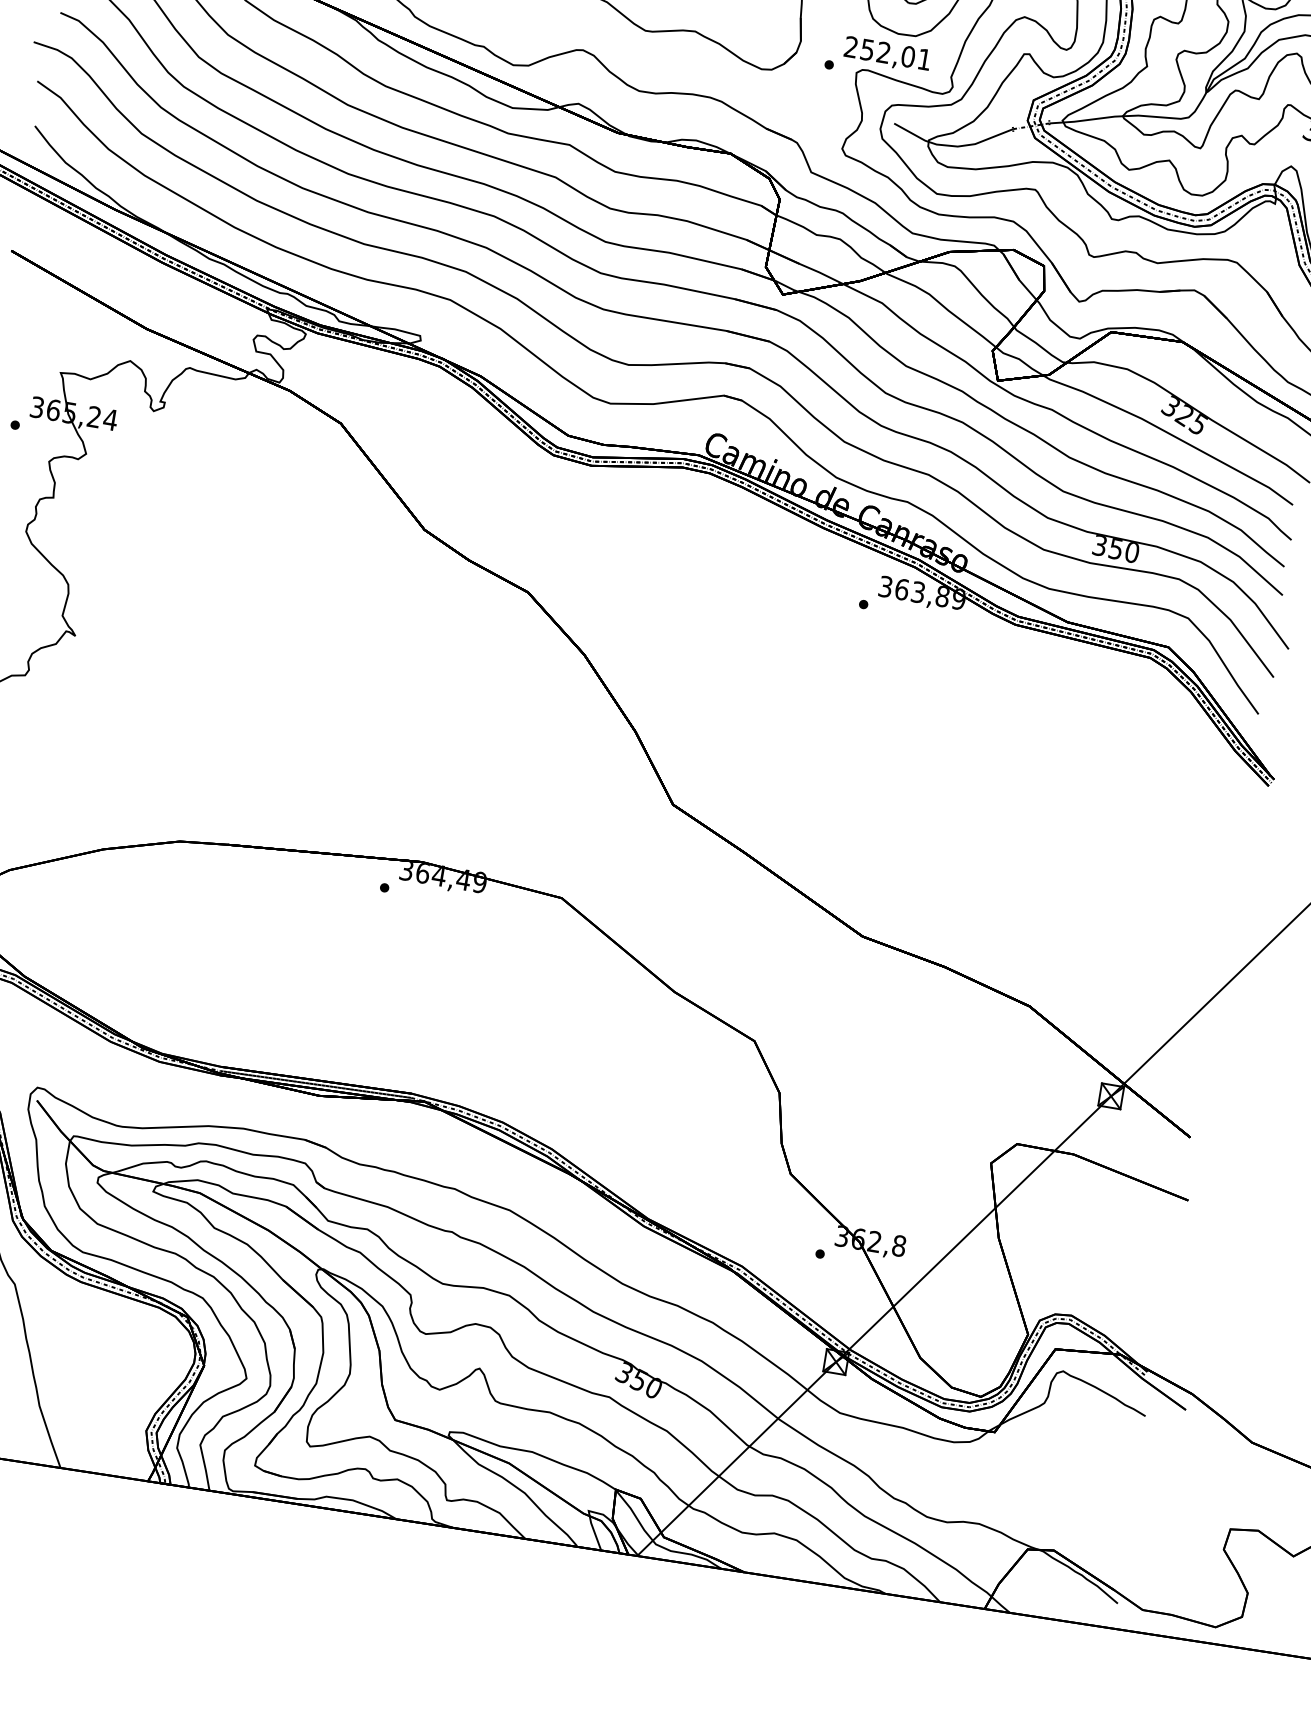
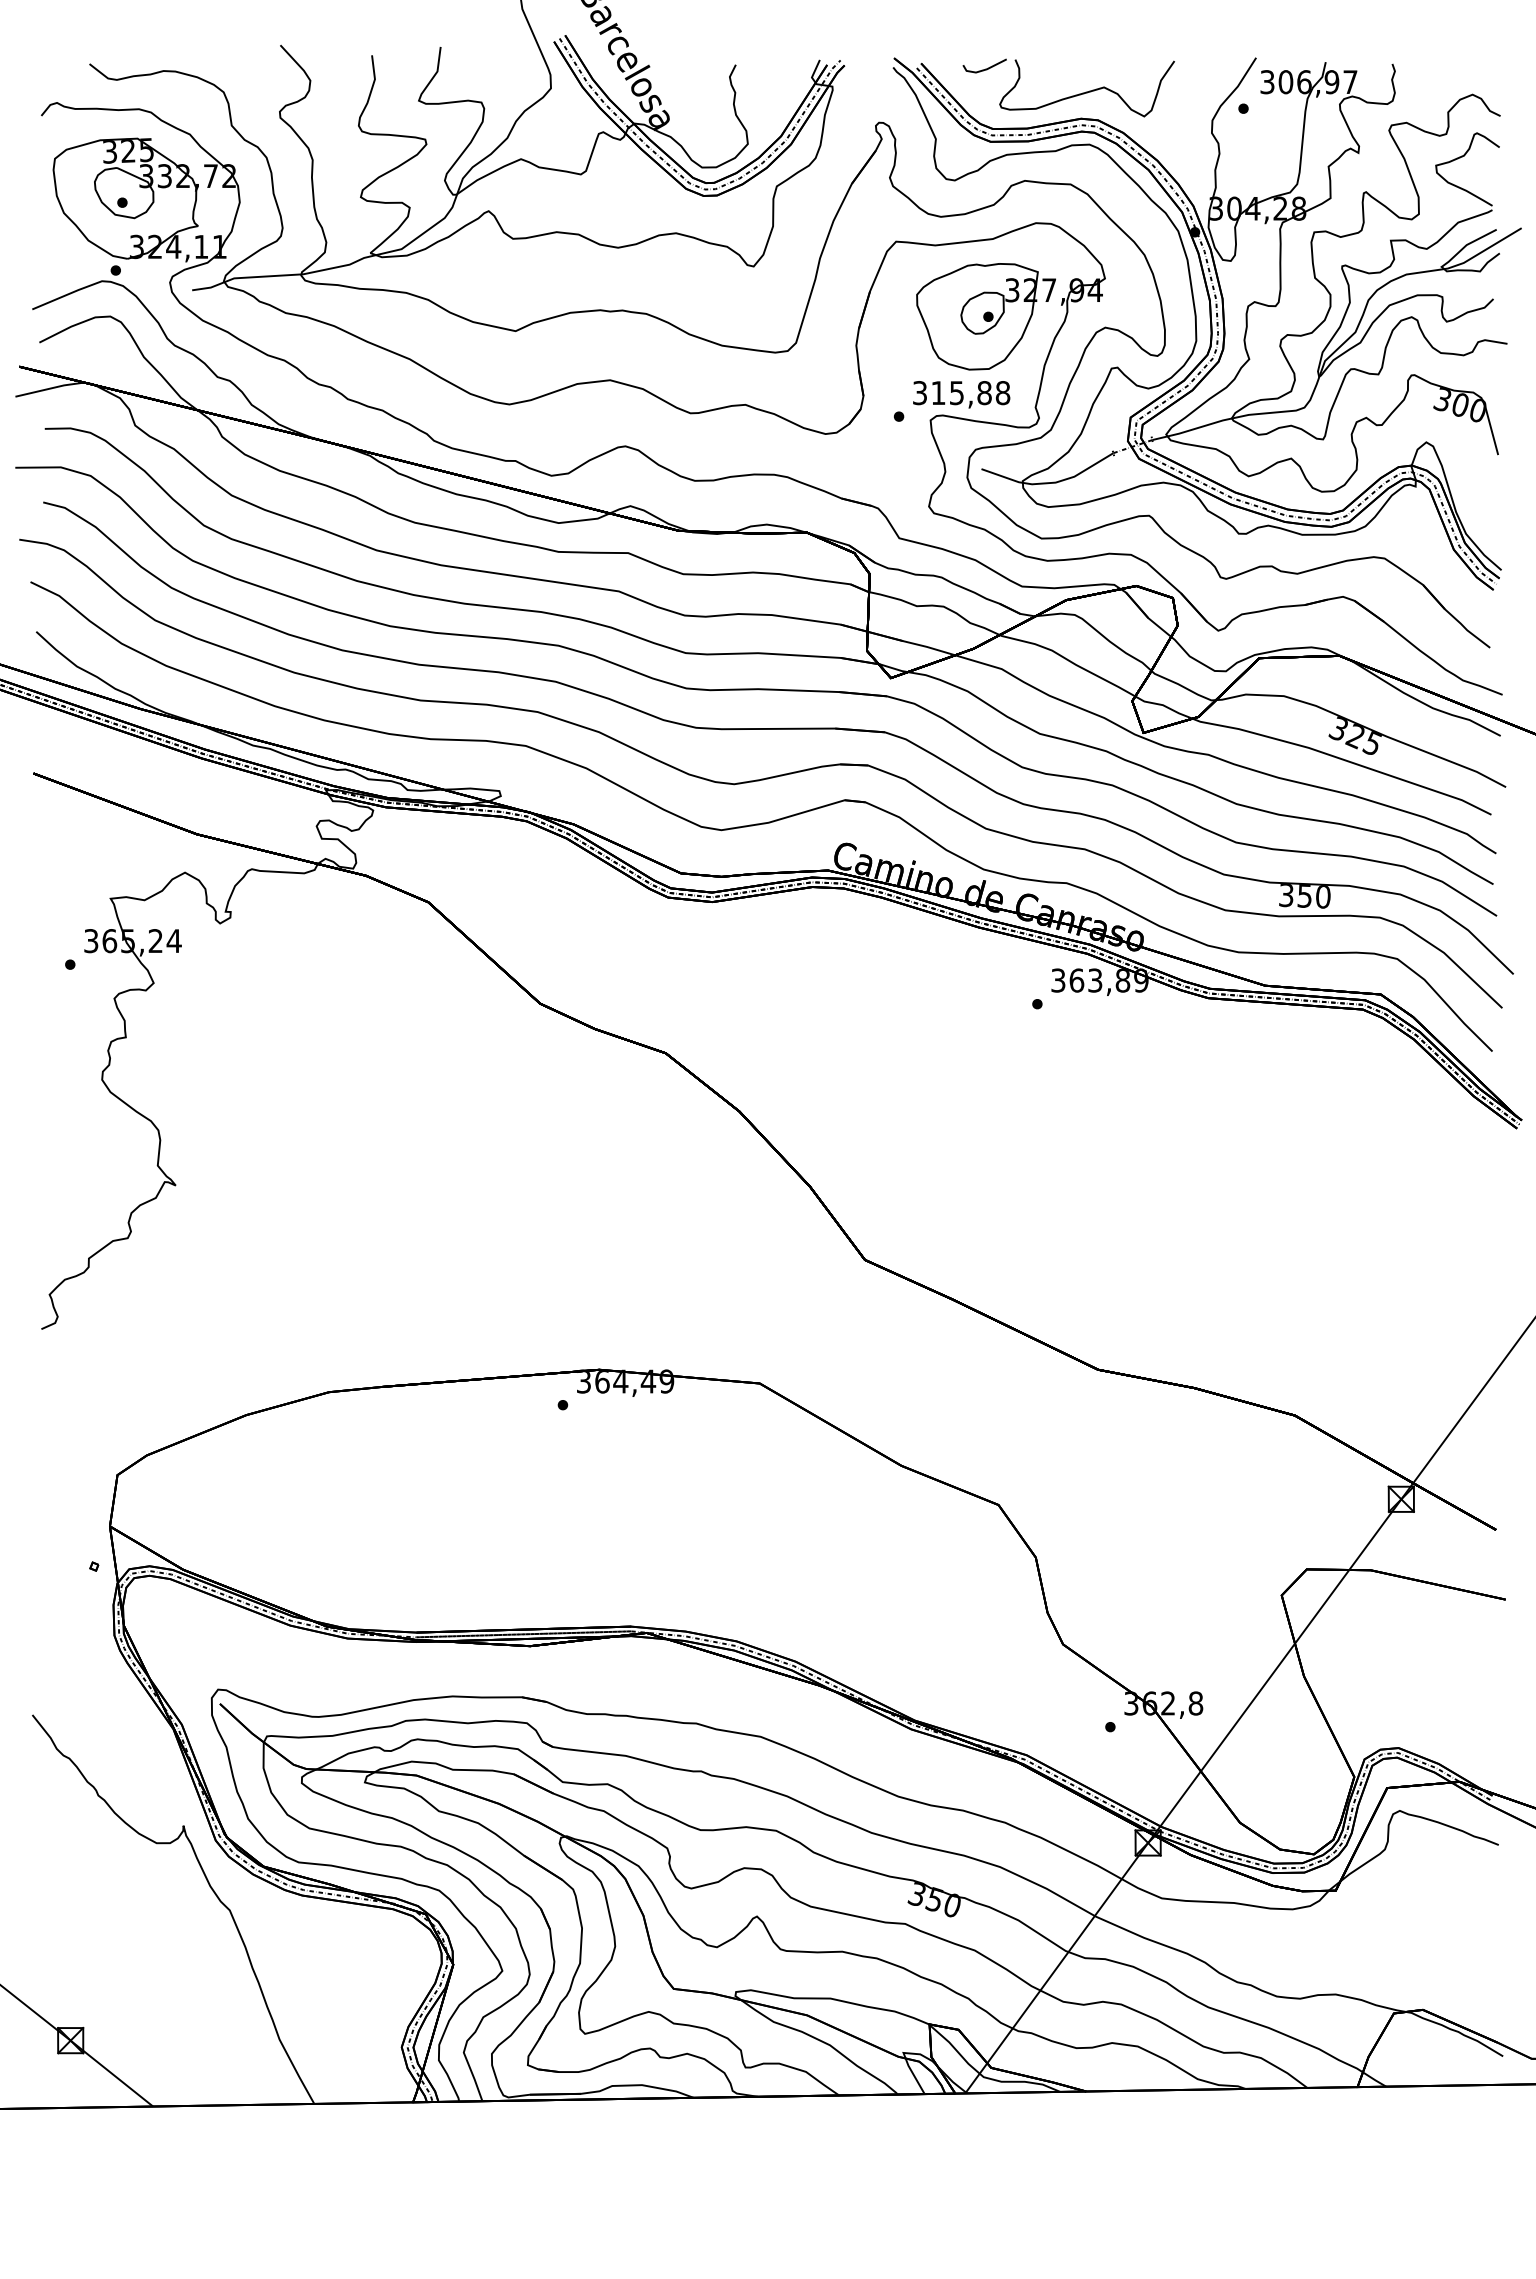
text: (887, 53) -> (961, 393), 252,01 -> 315,88

